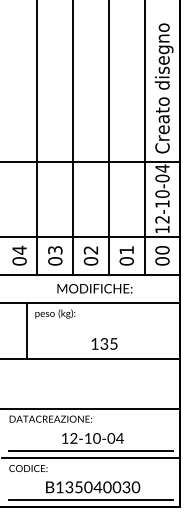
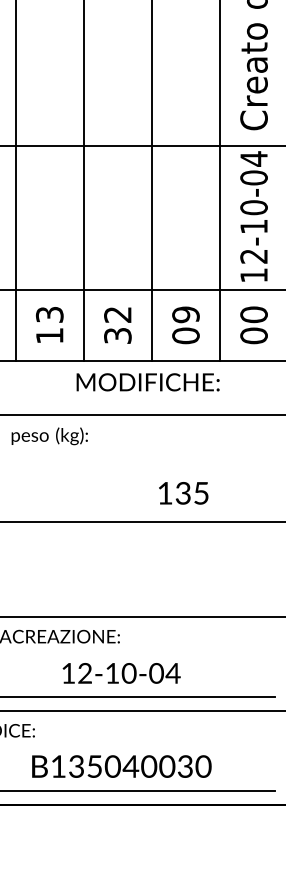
text: (126, 250) -> (185, 315), 01 -> 09
text: (55, 261) -> (50, 336), 03 -> 13
text: (90, 261) -> (116, 336), 02 -> 32
text: (94, 288) -> (147, 381), moved
text: (104, 343) -> (183, 492), moved

